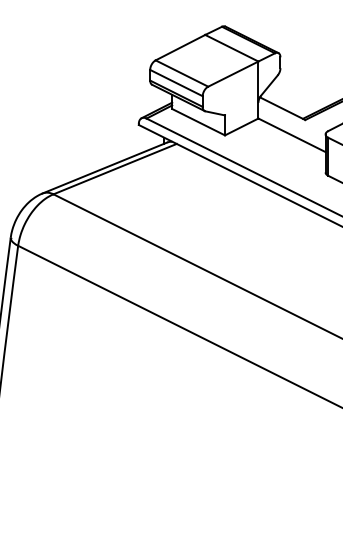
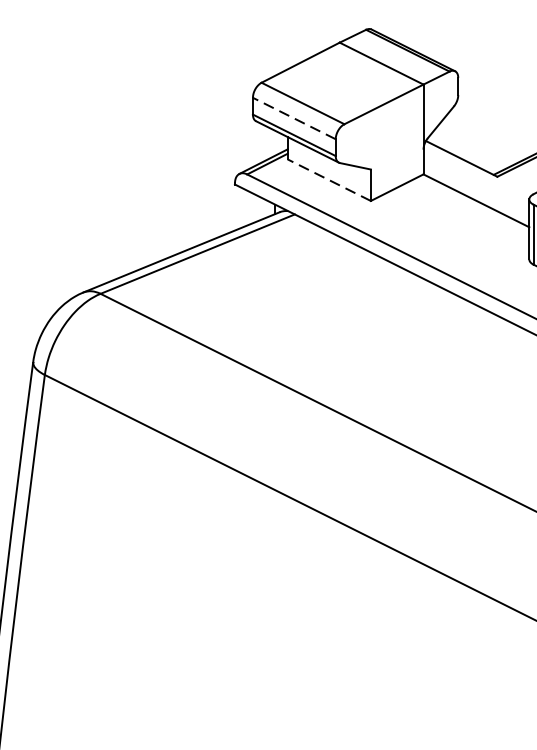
line: (176, 82) -> (294, 117), solid -> dashed
line: (198, 122) -> (329, 180), solid -> dashed

